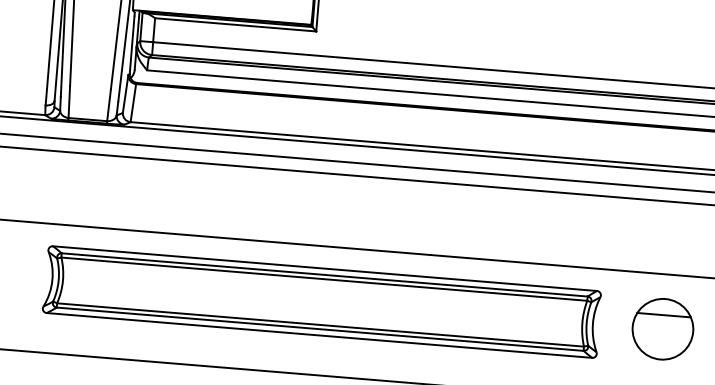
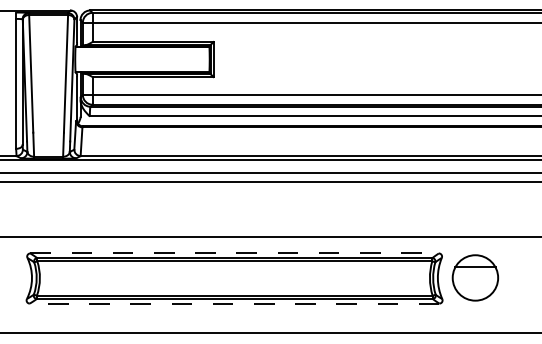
line: (326, 268) -> (235, 253), solid -> dashed
part: (661, 328) -> (474, 277), moved
line: (319, 335) -> (234, 303), solid -> dashed

